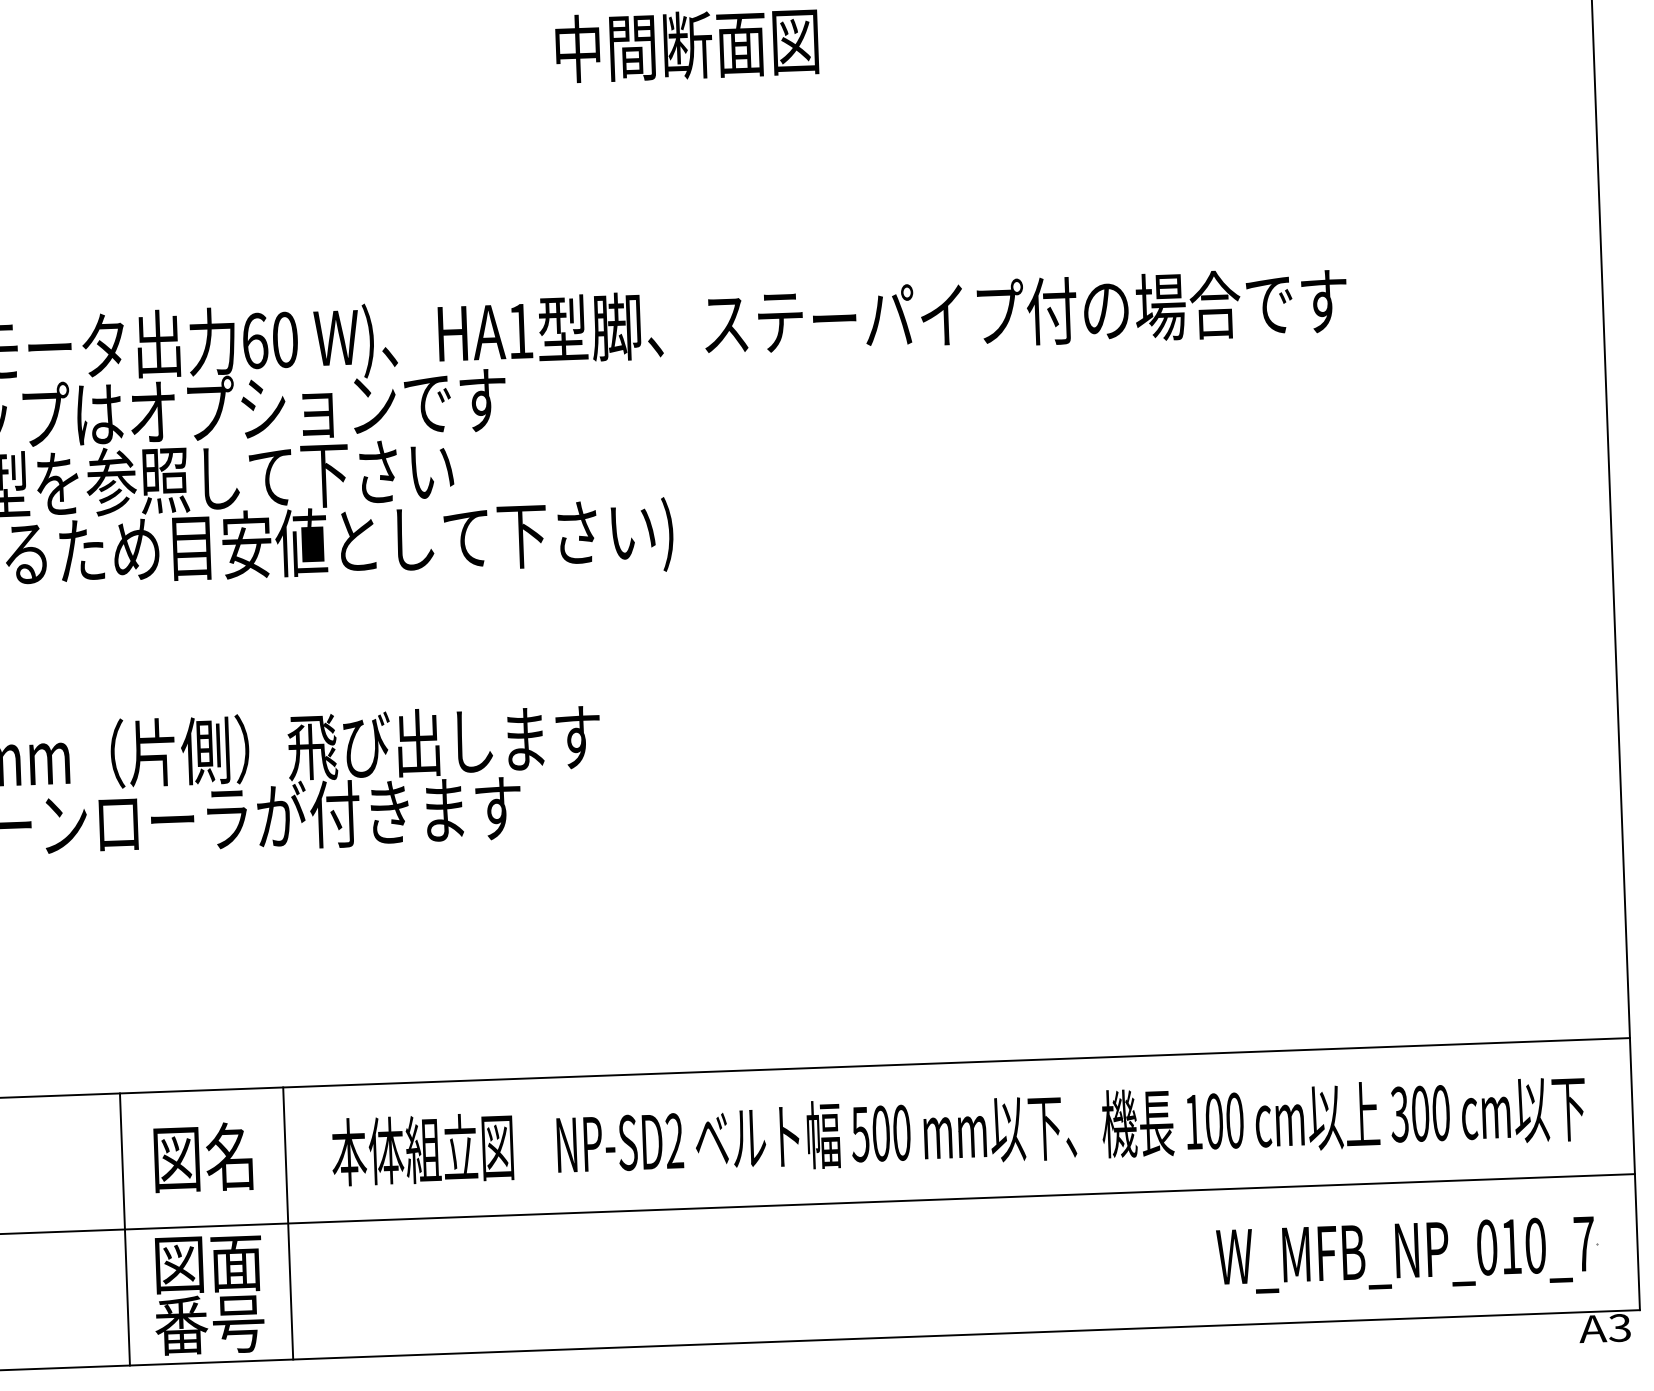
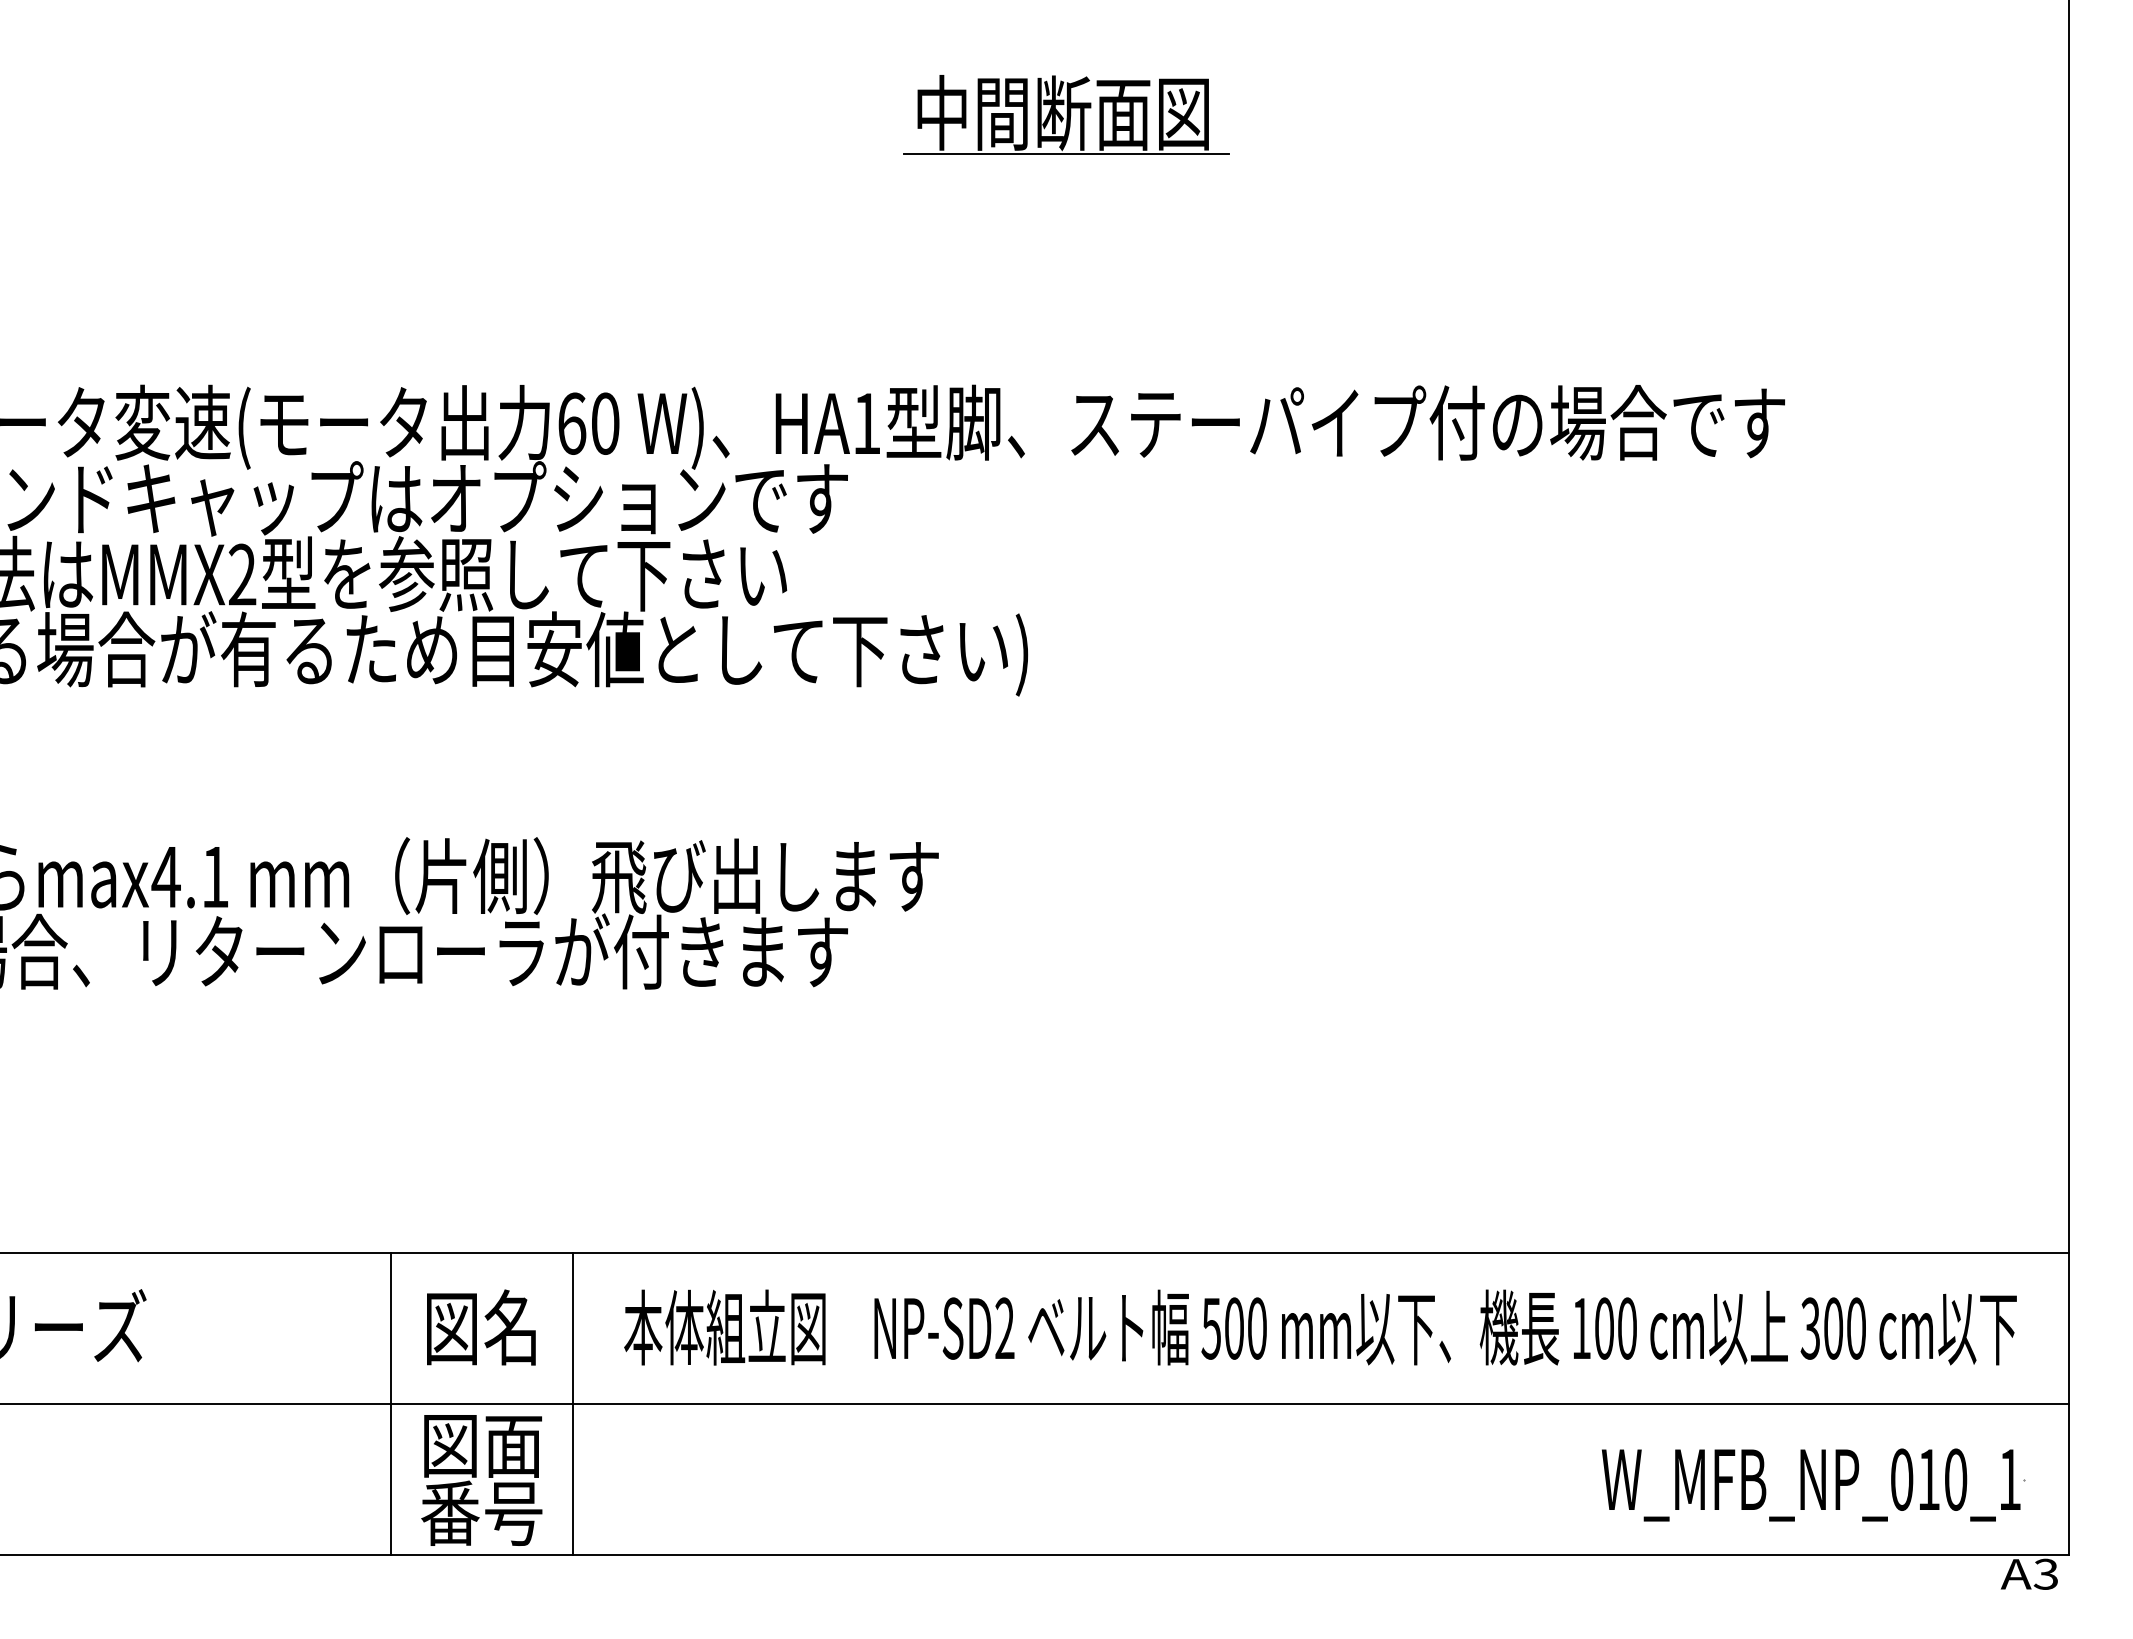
line: (691, 81) -> (1066, 153), added
text: (1584, 1243) -> (2010, 1479), W_MFB_NP_010_7 -> W_MFB_NP_010_1

